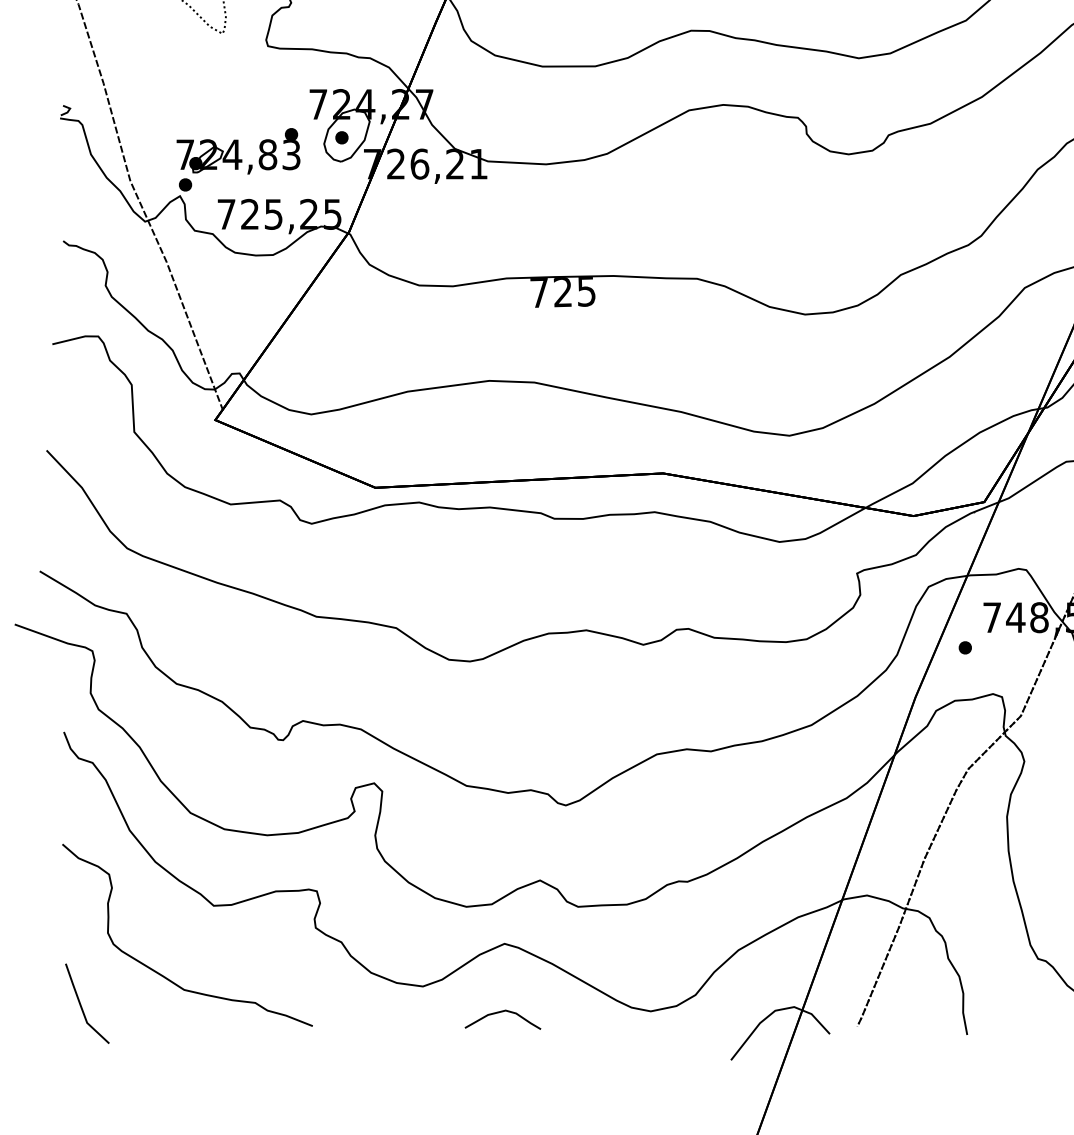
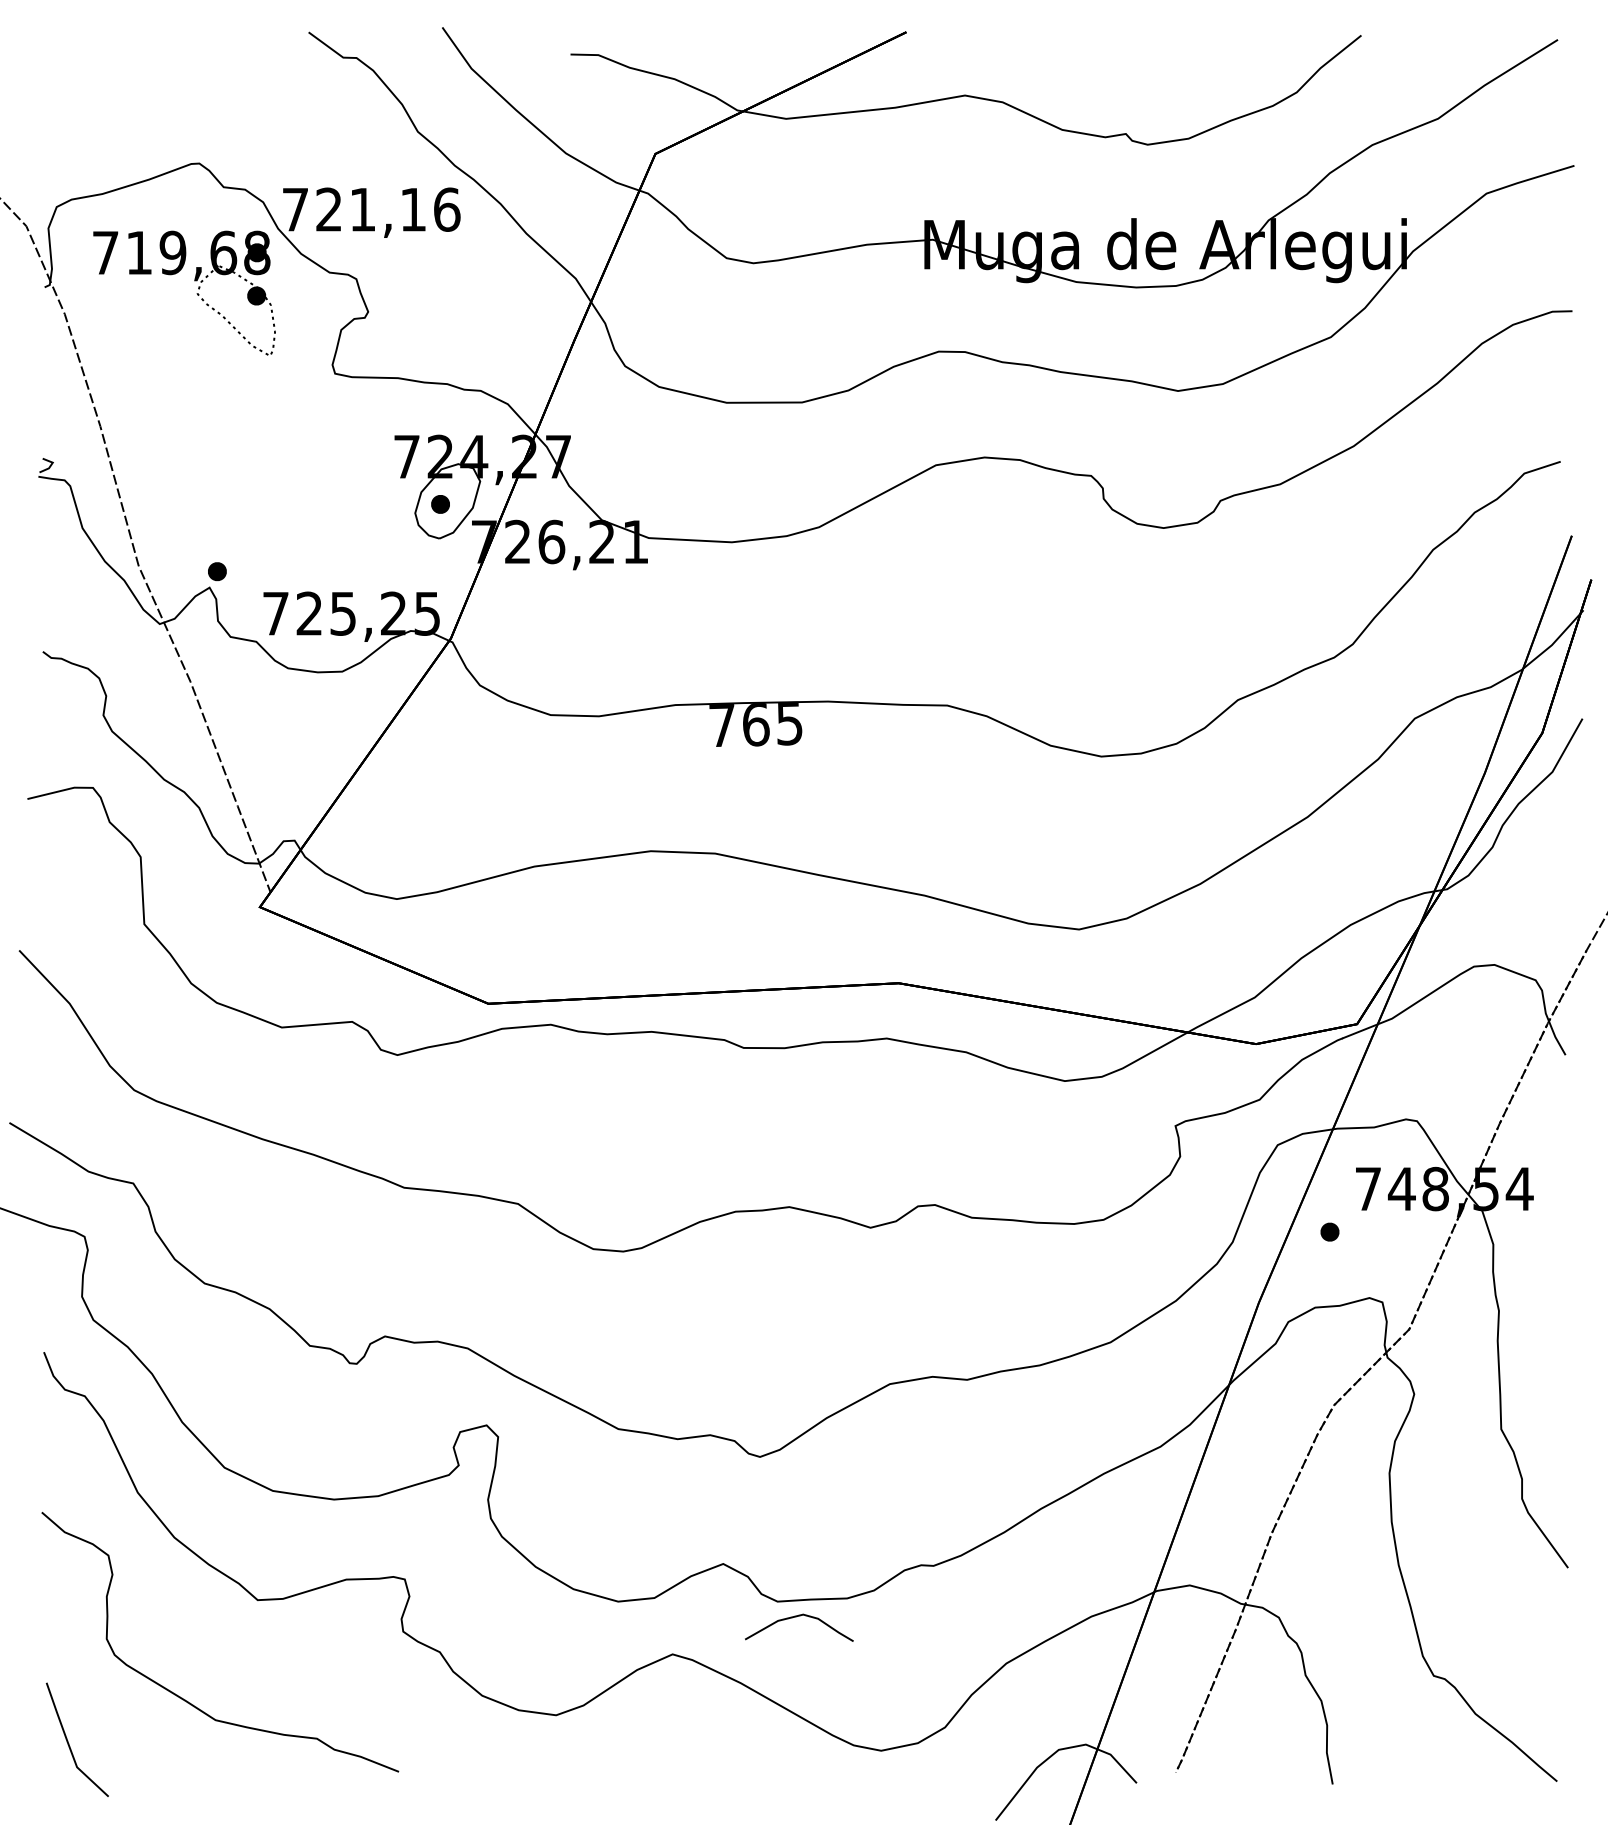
part: (238, 151) -> (292, 523), removed
text: (563, 292) -> (756, 724), 725 -> 765
curve: (501, 1012) -> (796, 1617), moved

